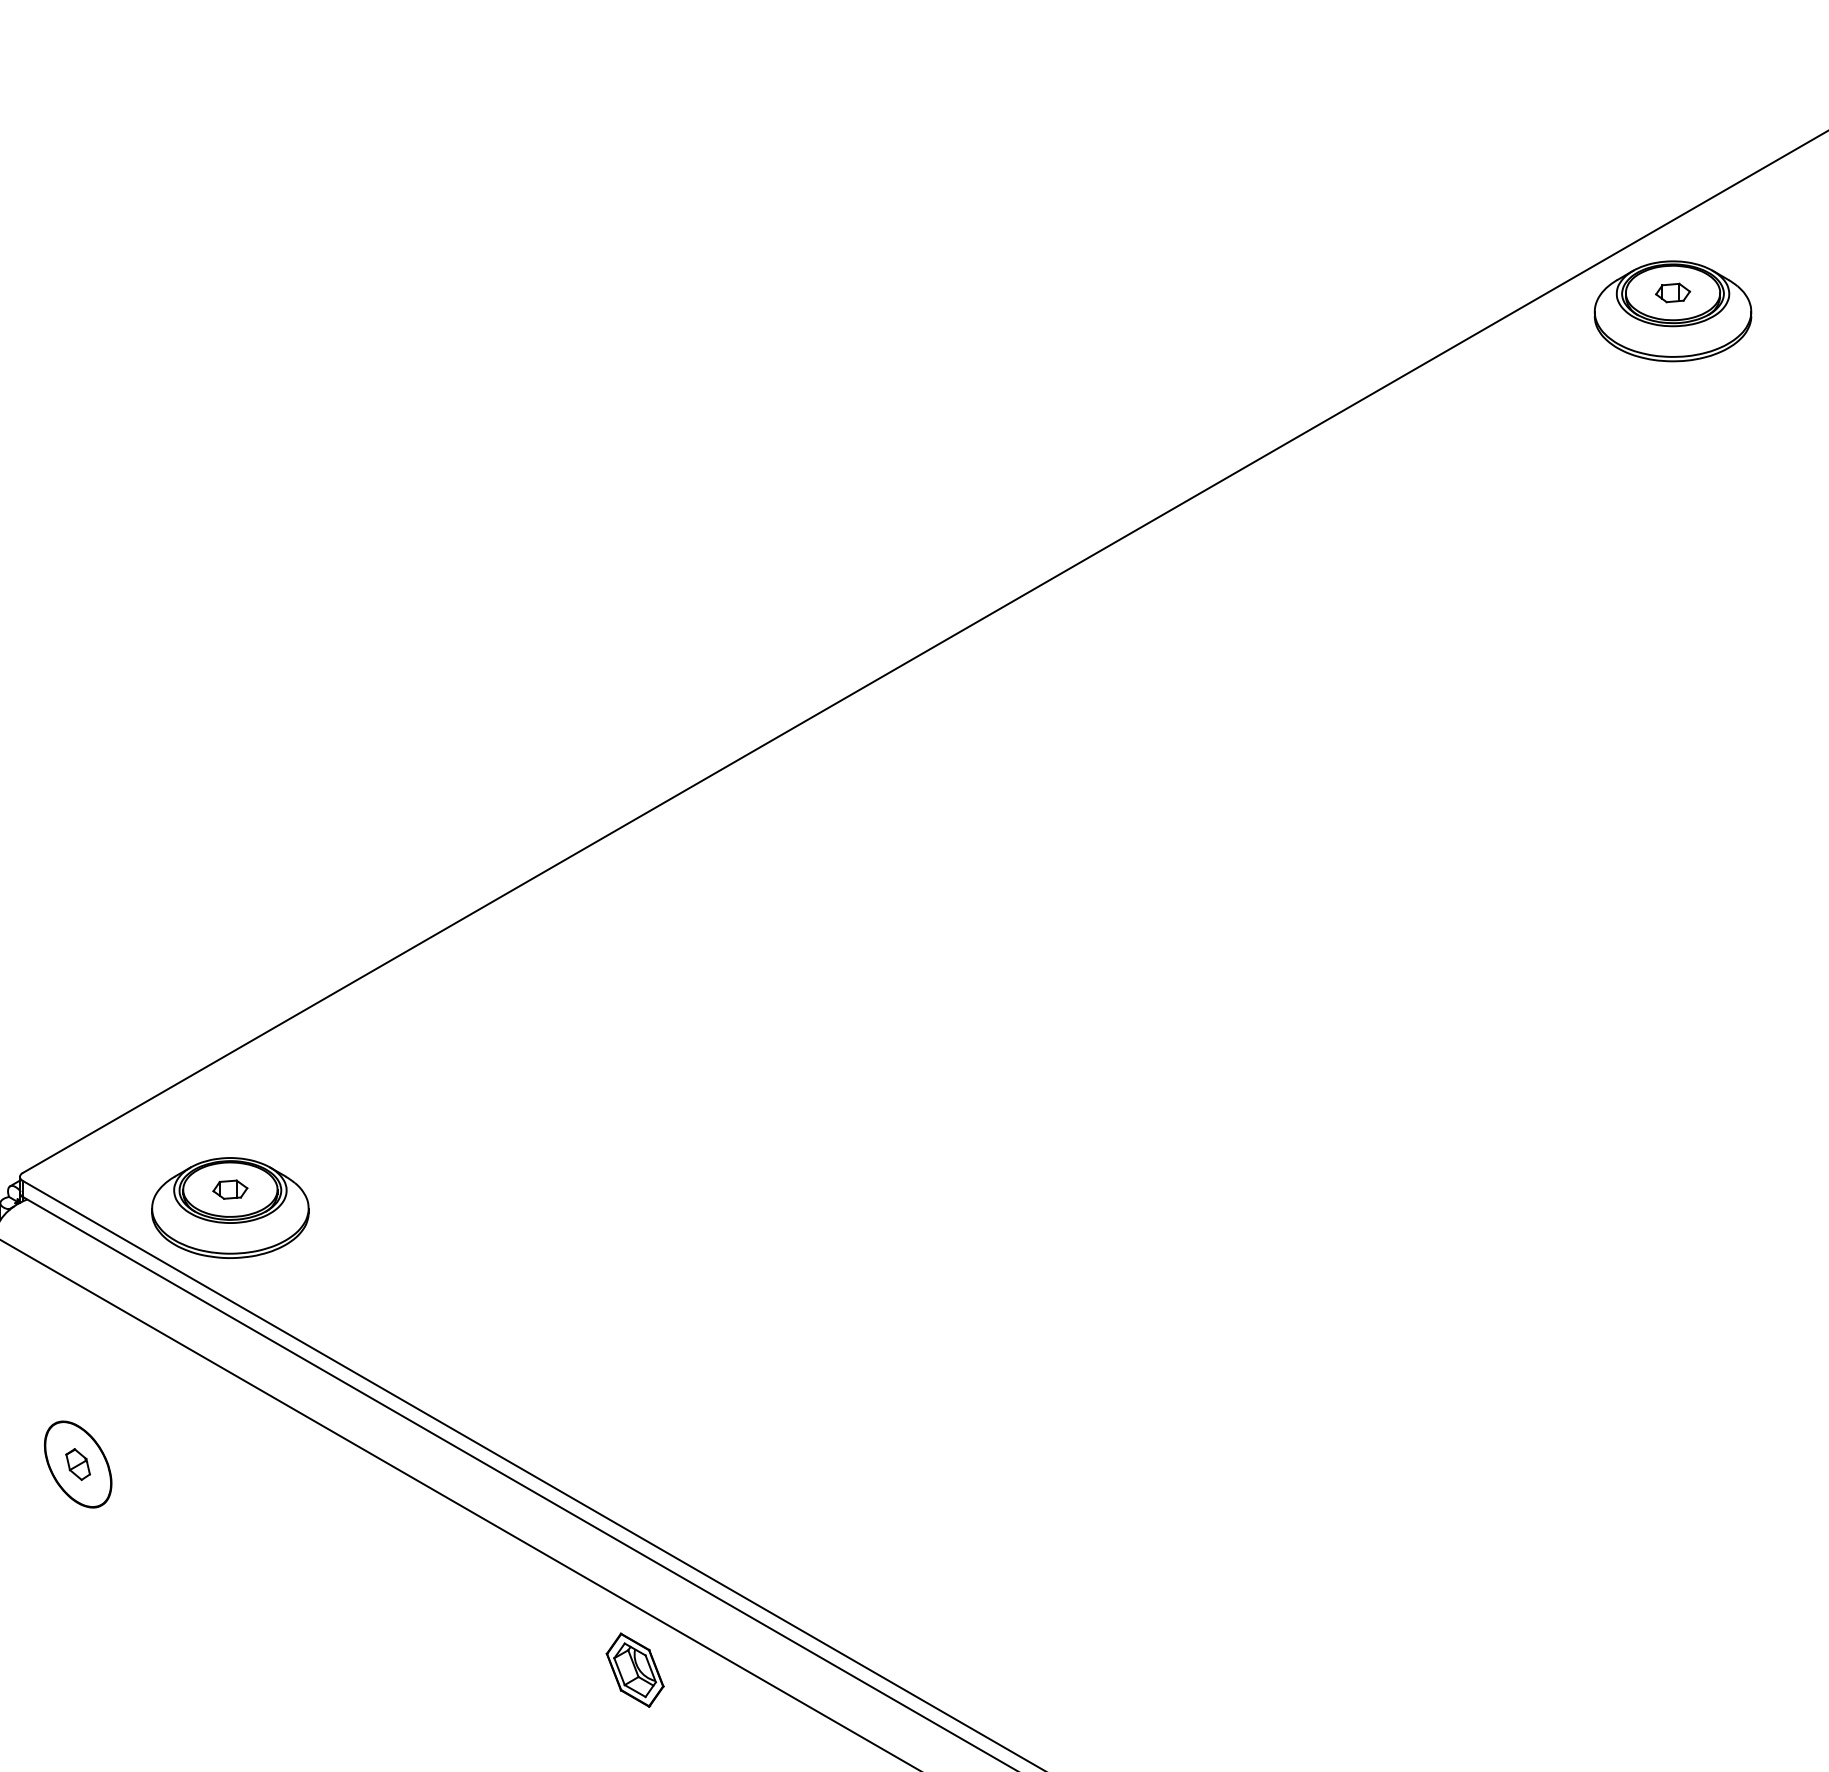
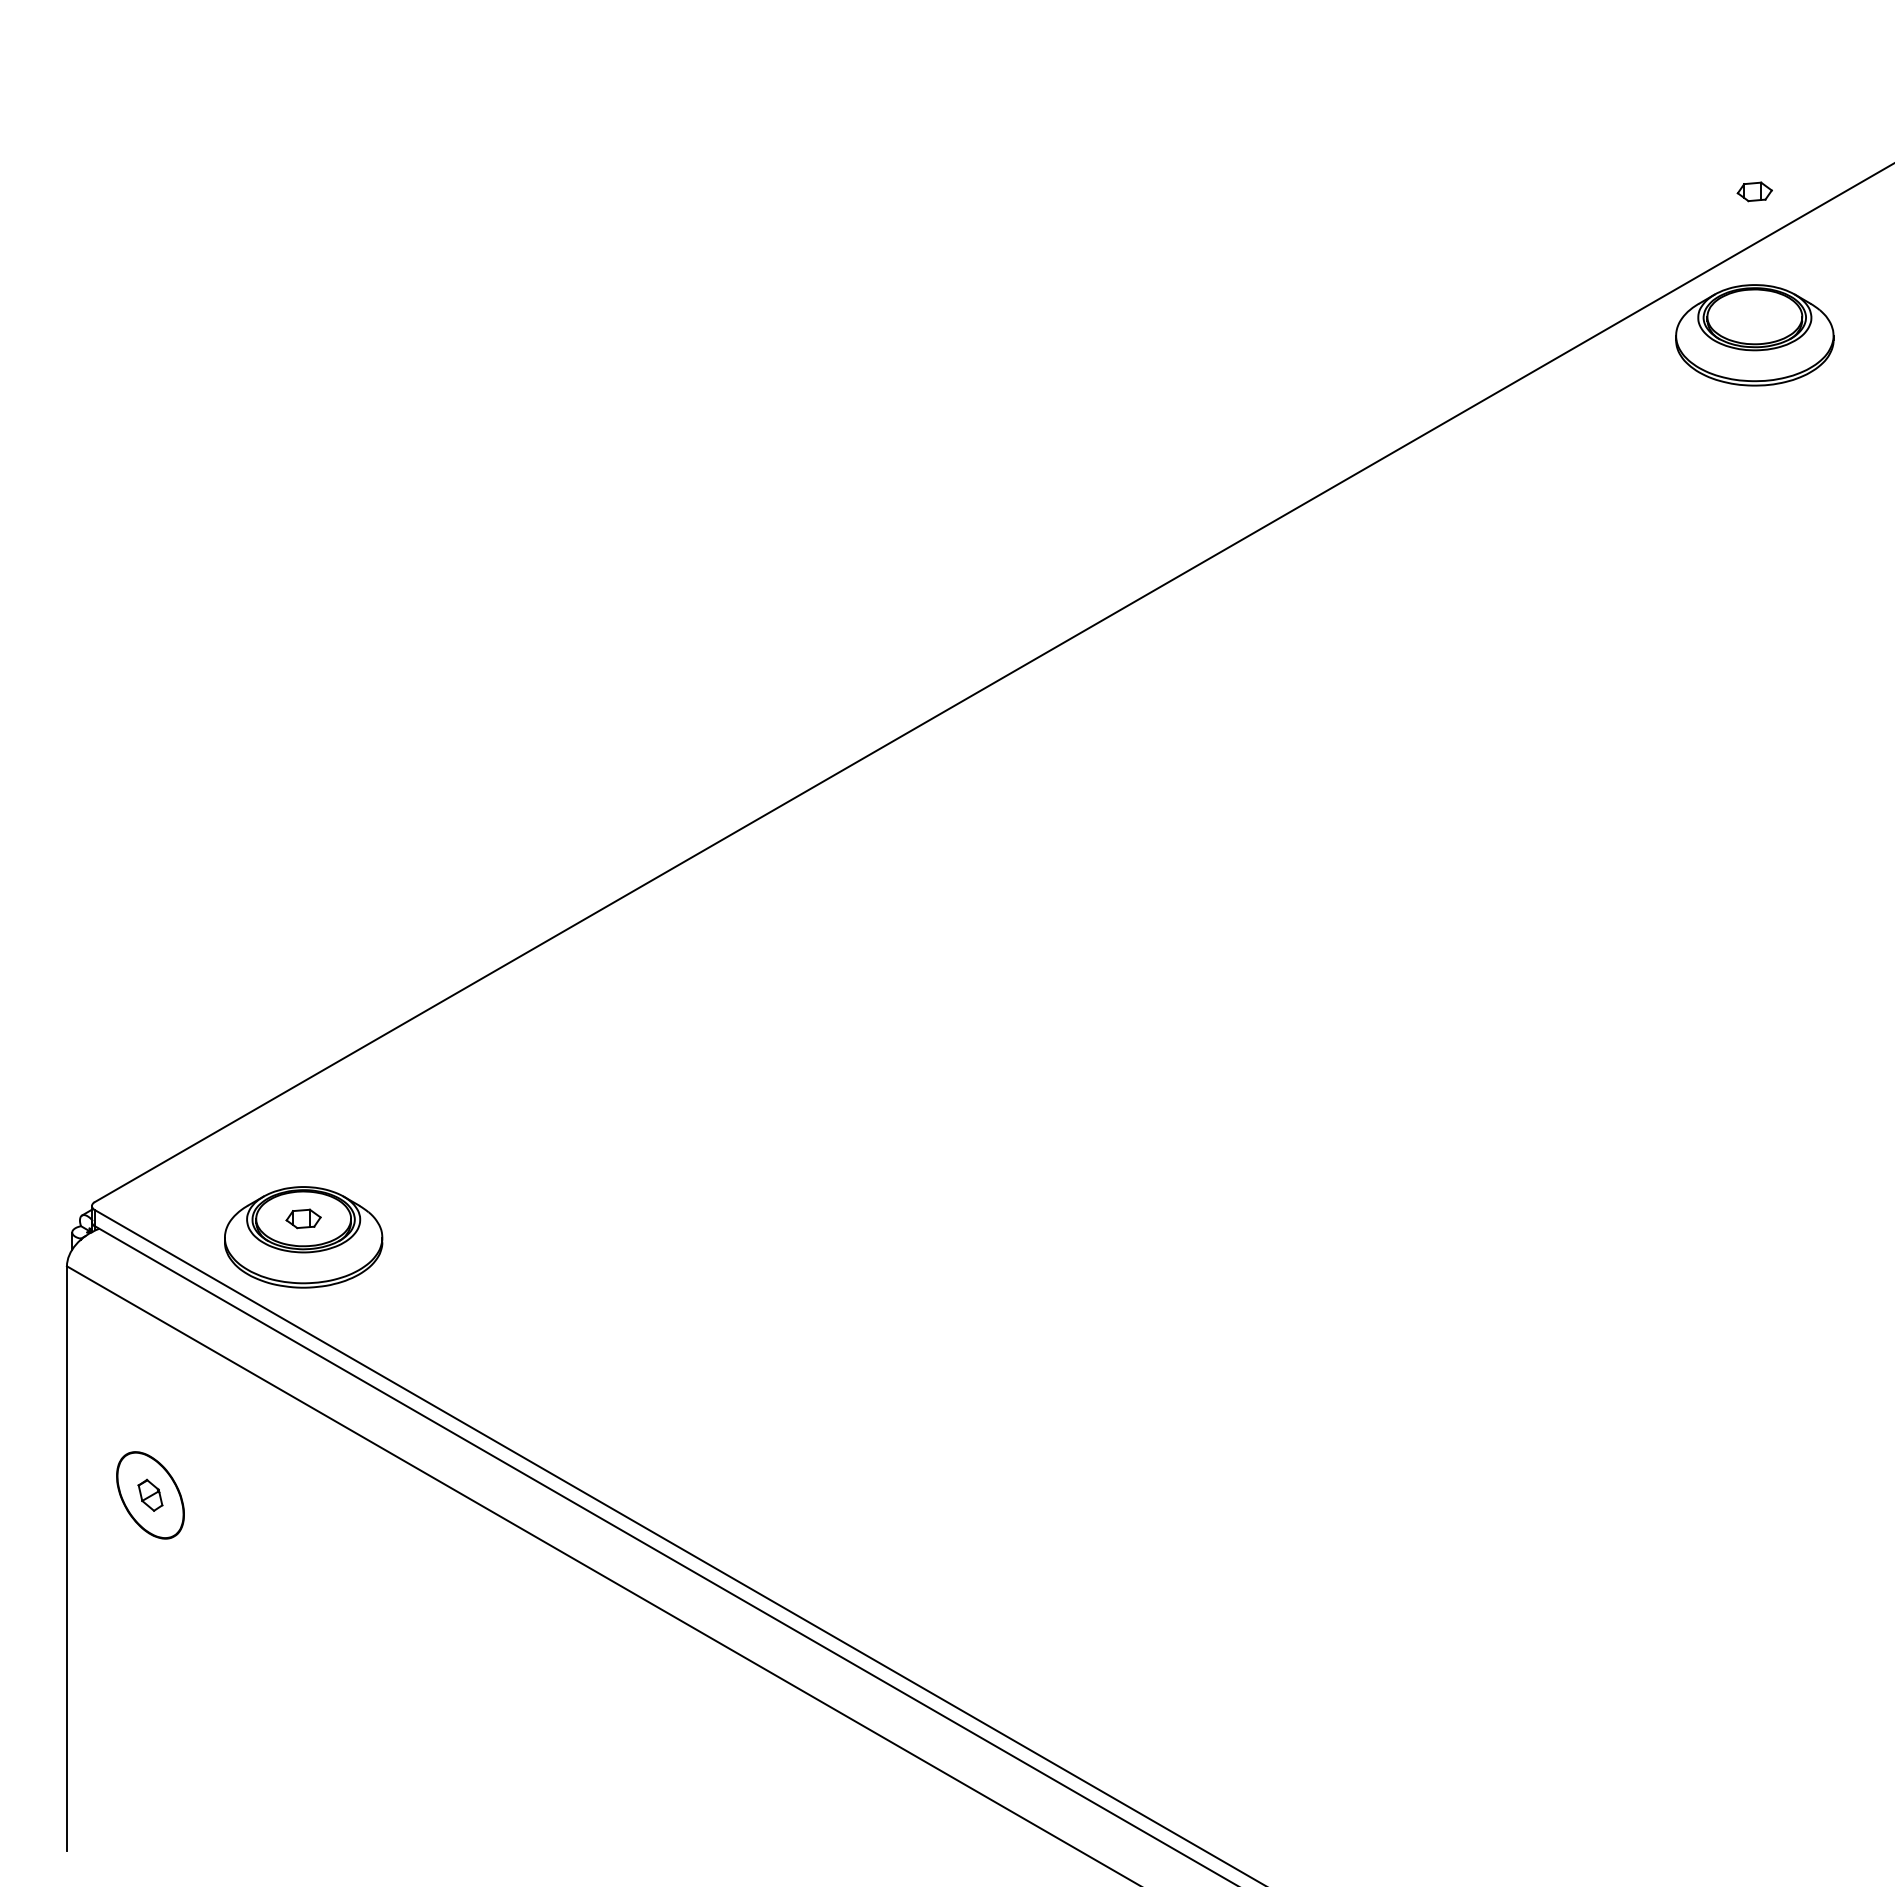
part: (1672, 292) -> (1754, 191), moved
part: (634, 1670) -> (710, 1702), removed

